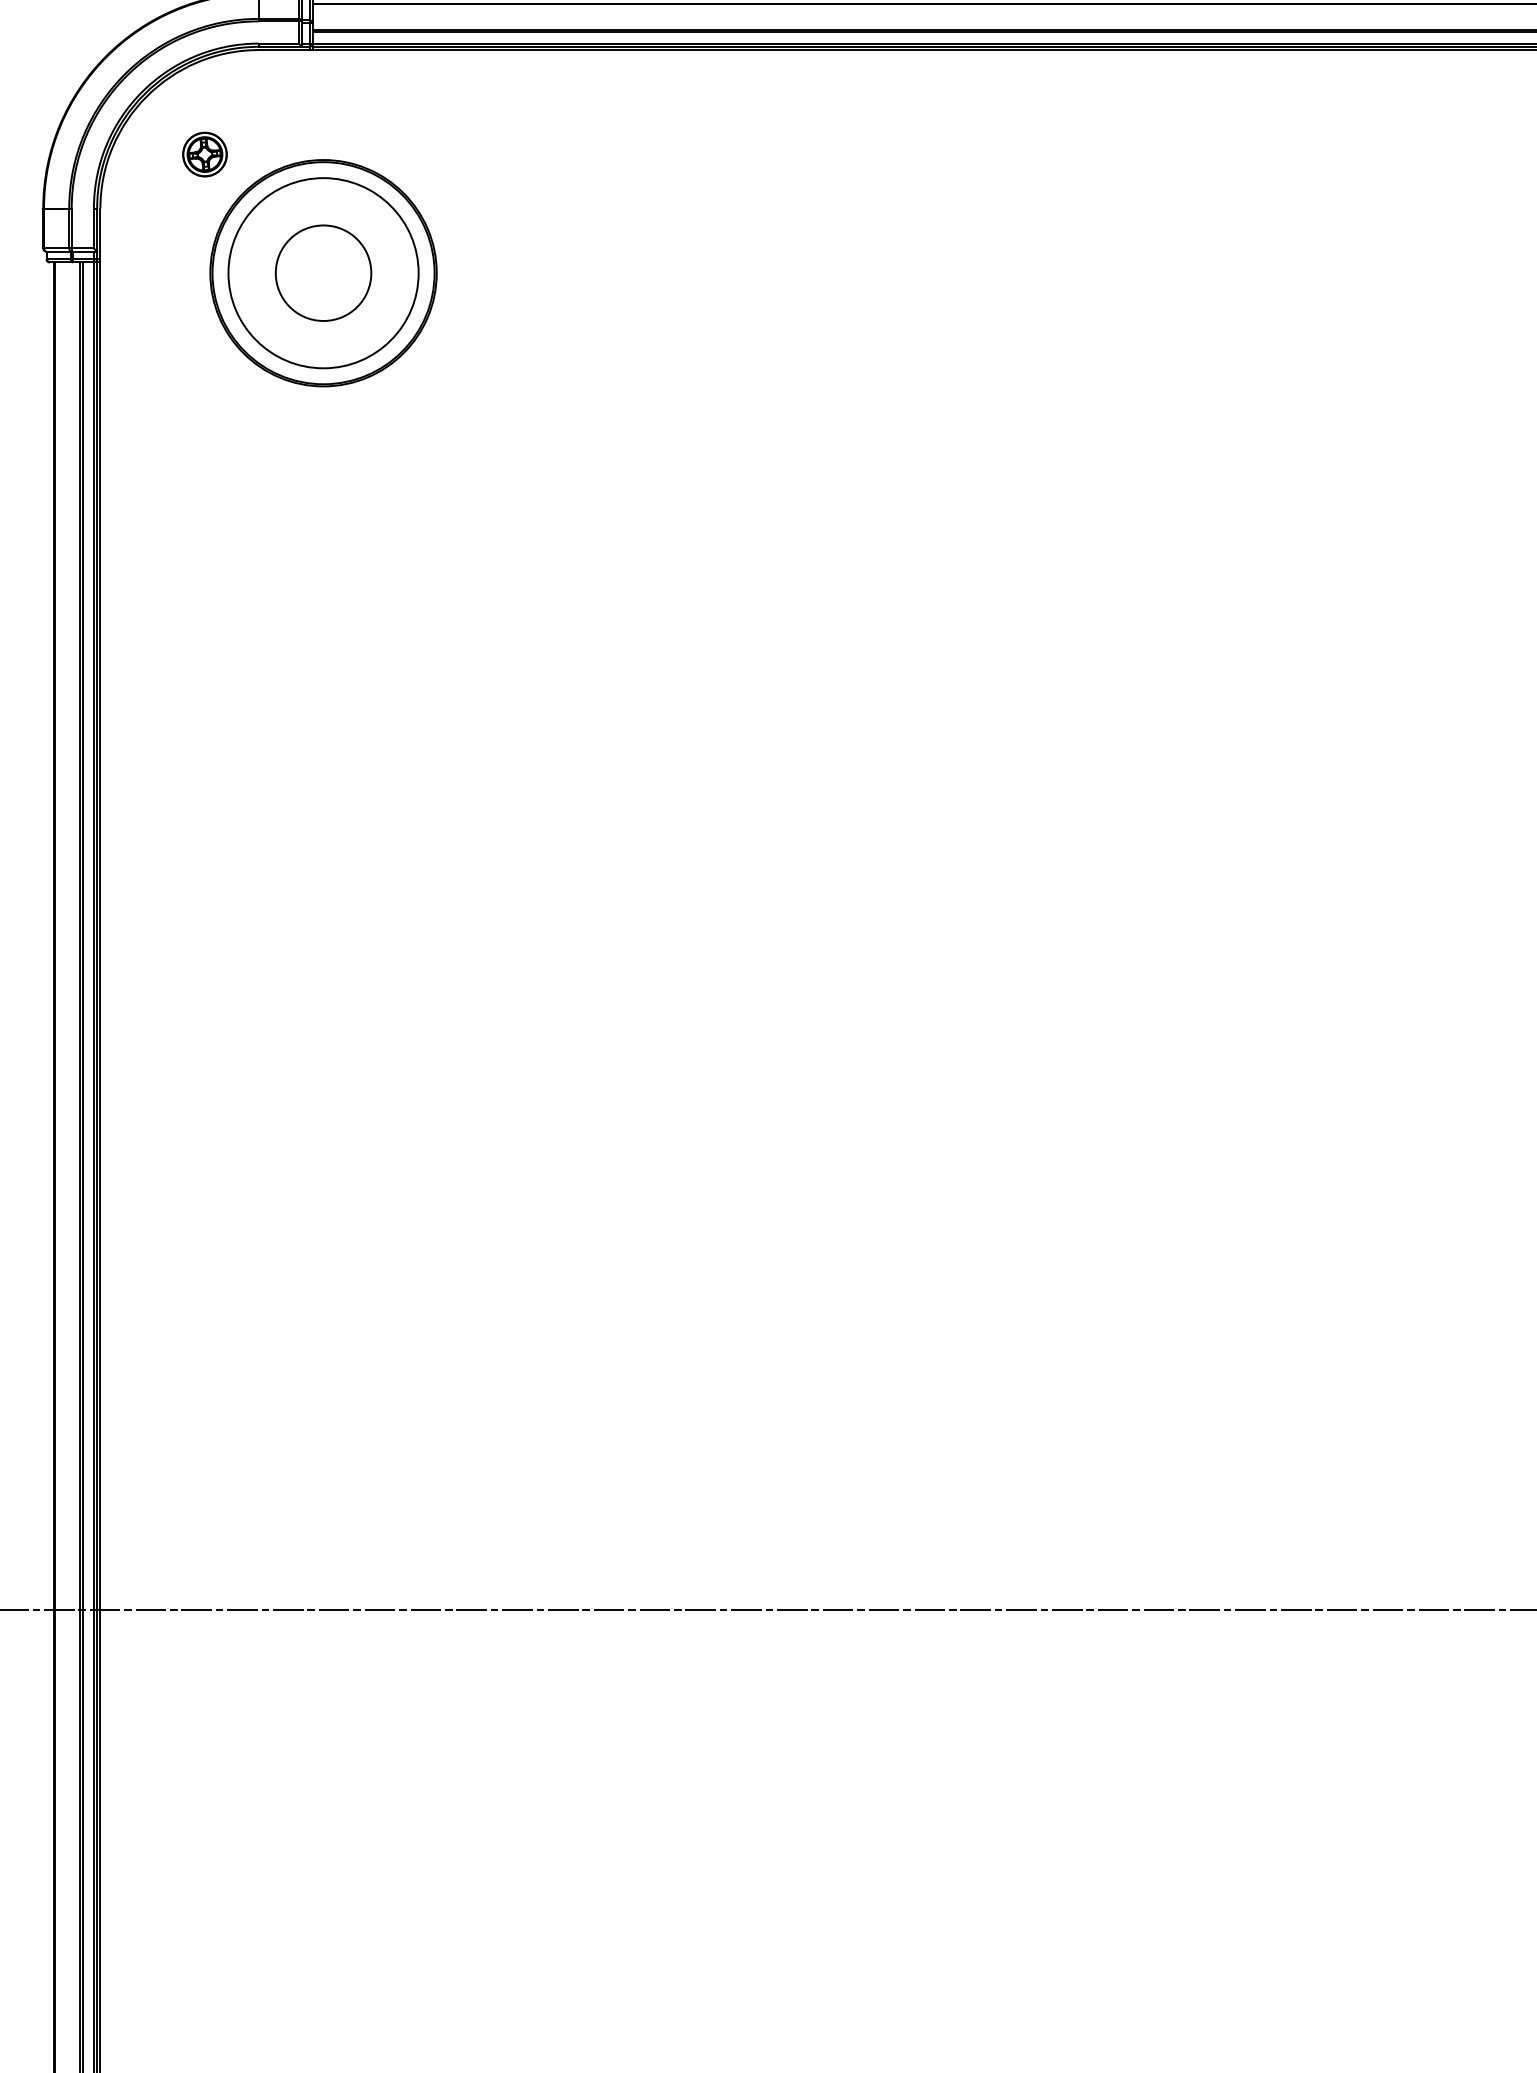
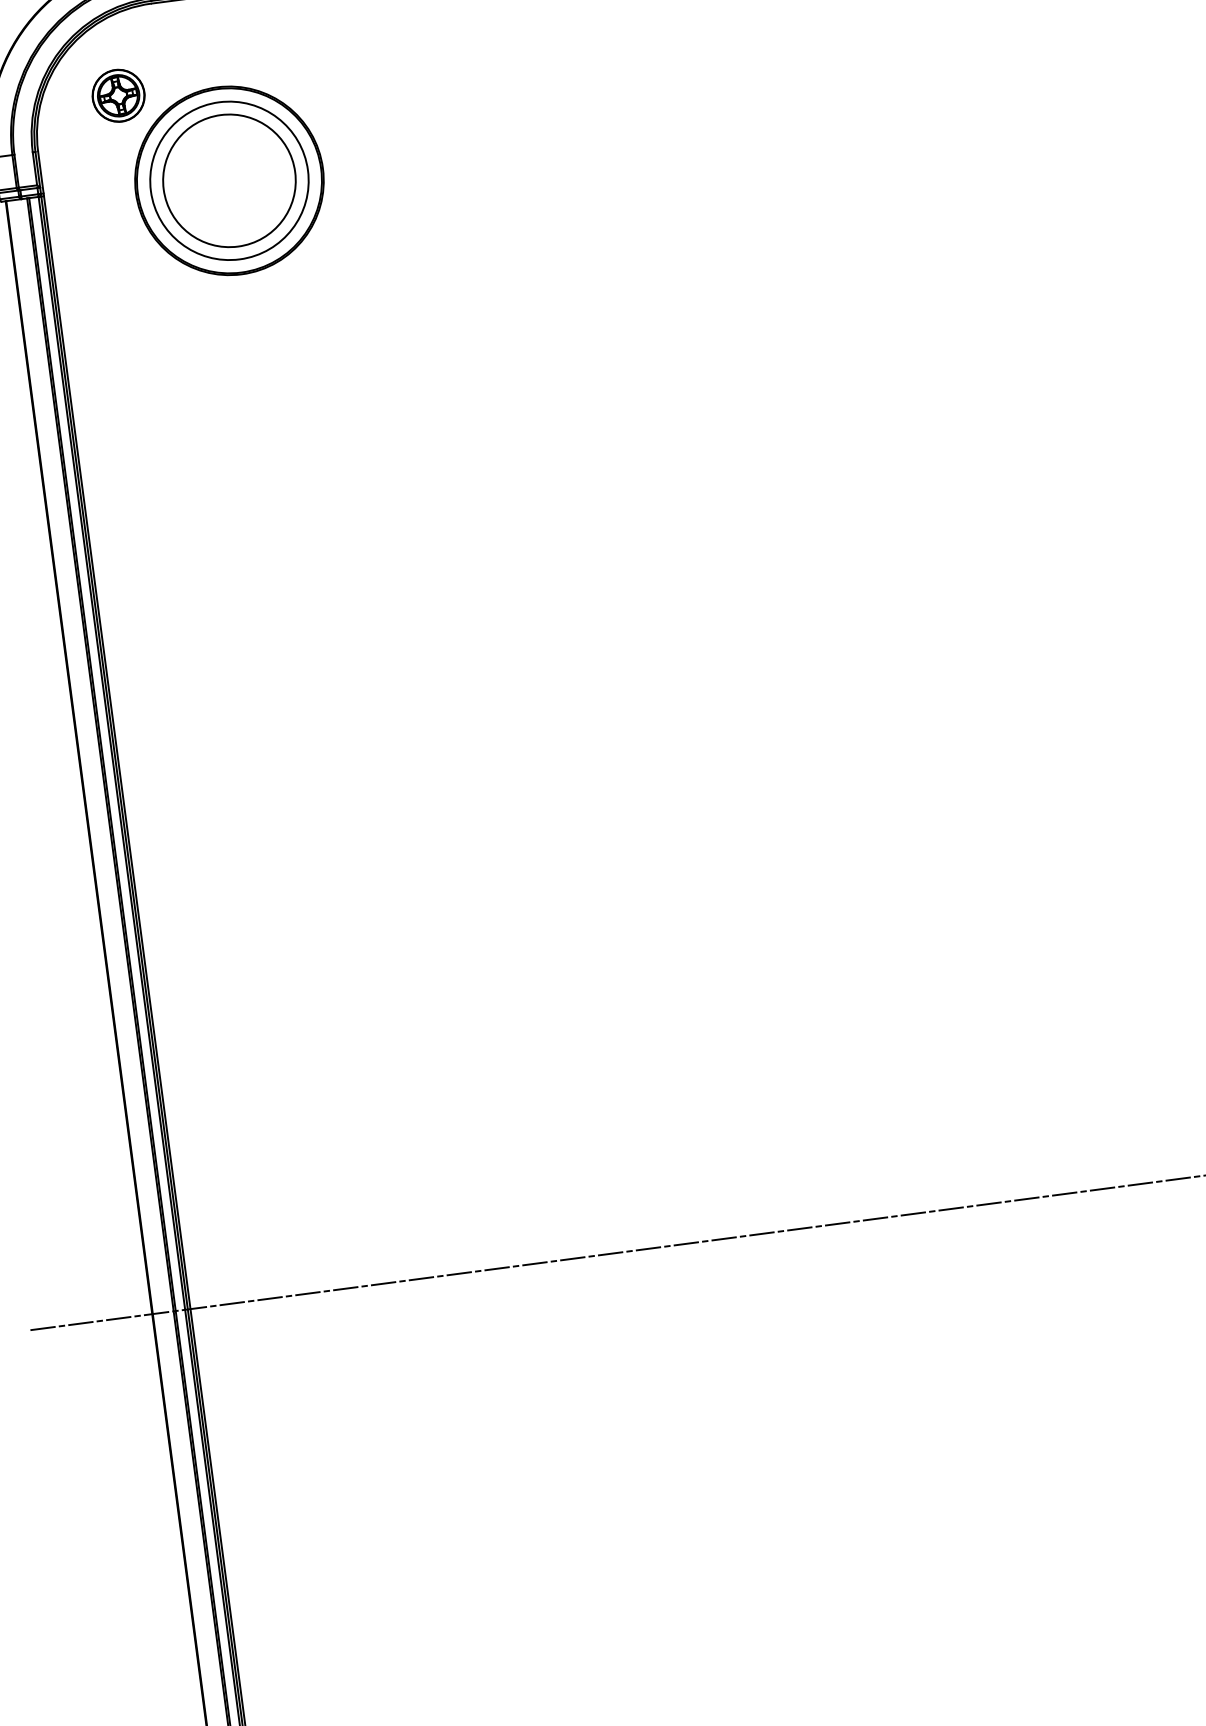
part: (204, 154) -> (118, 95), size x1.43
circle: (323, 272) -> (229, 180), size x1.67

